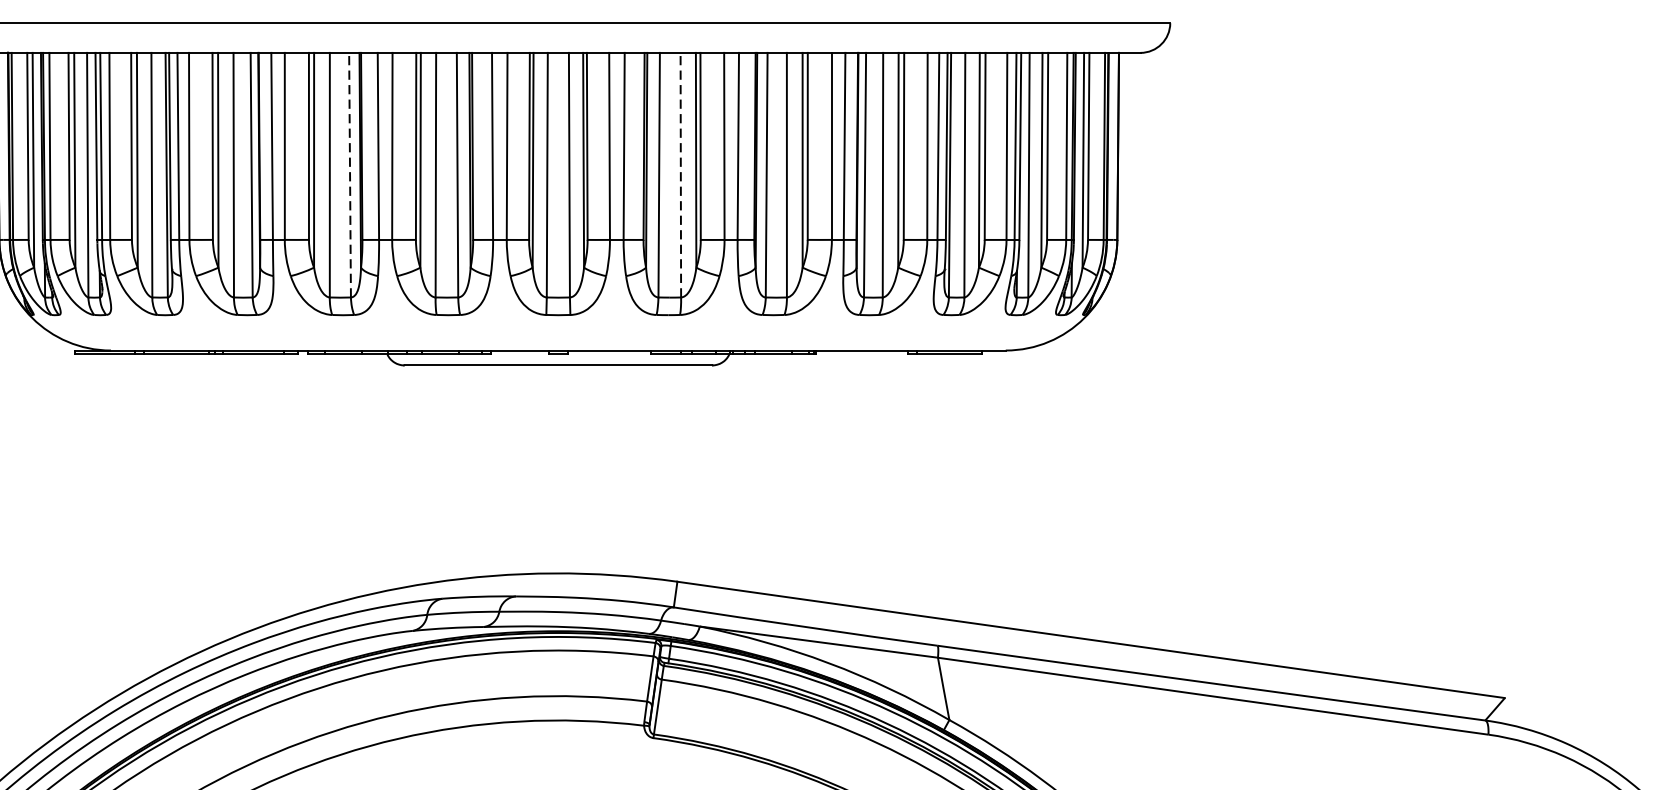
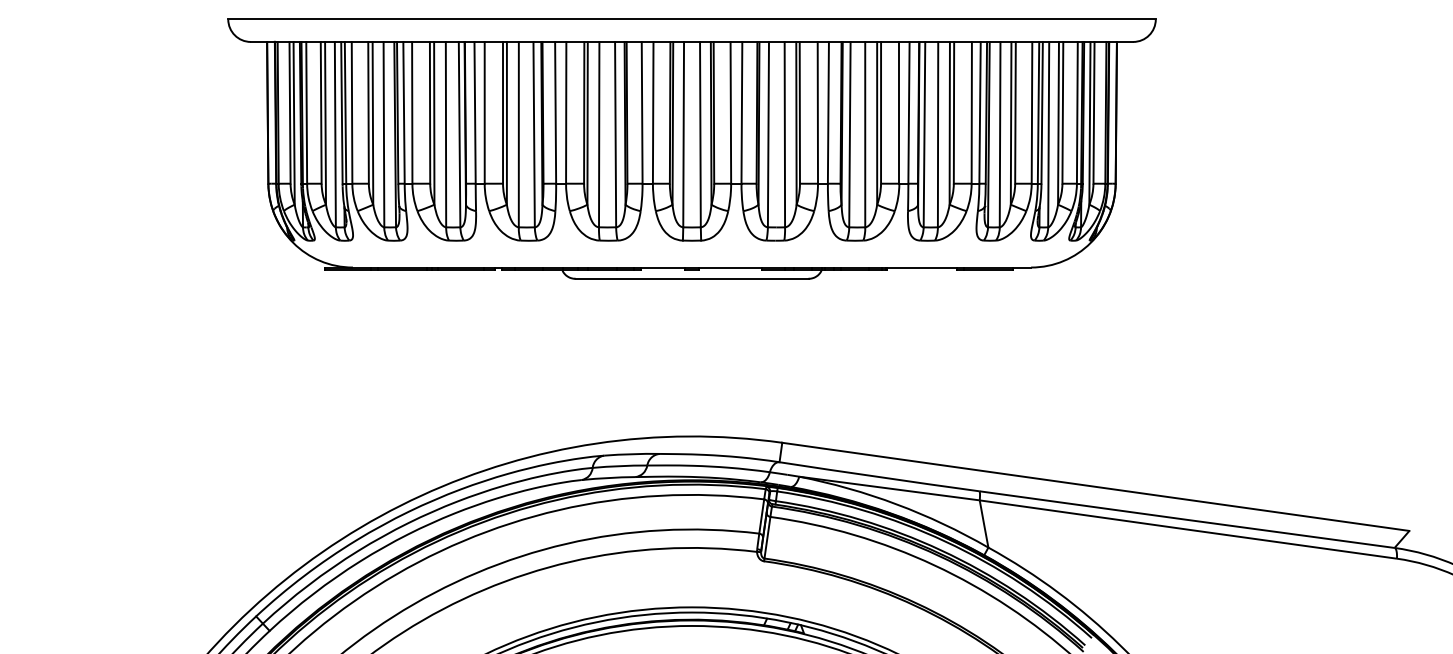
line: (350, 174) -> (534, 134), dashed -> solid
line: (680, 174) -> (784, 134), dashed -> solid

